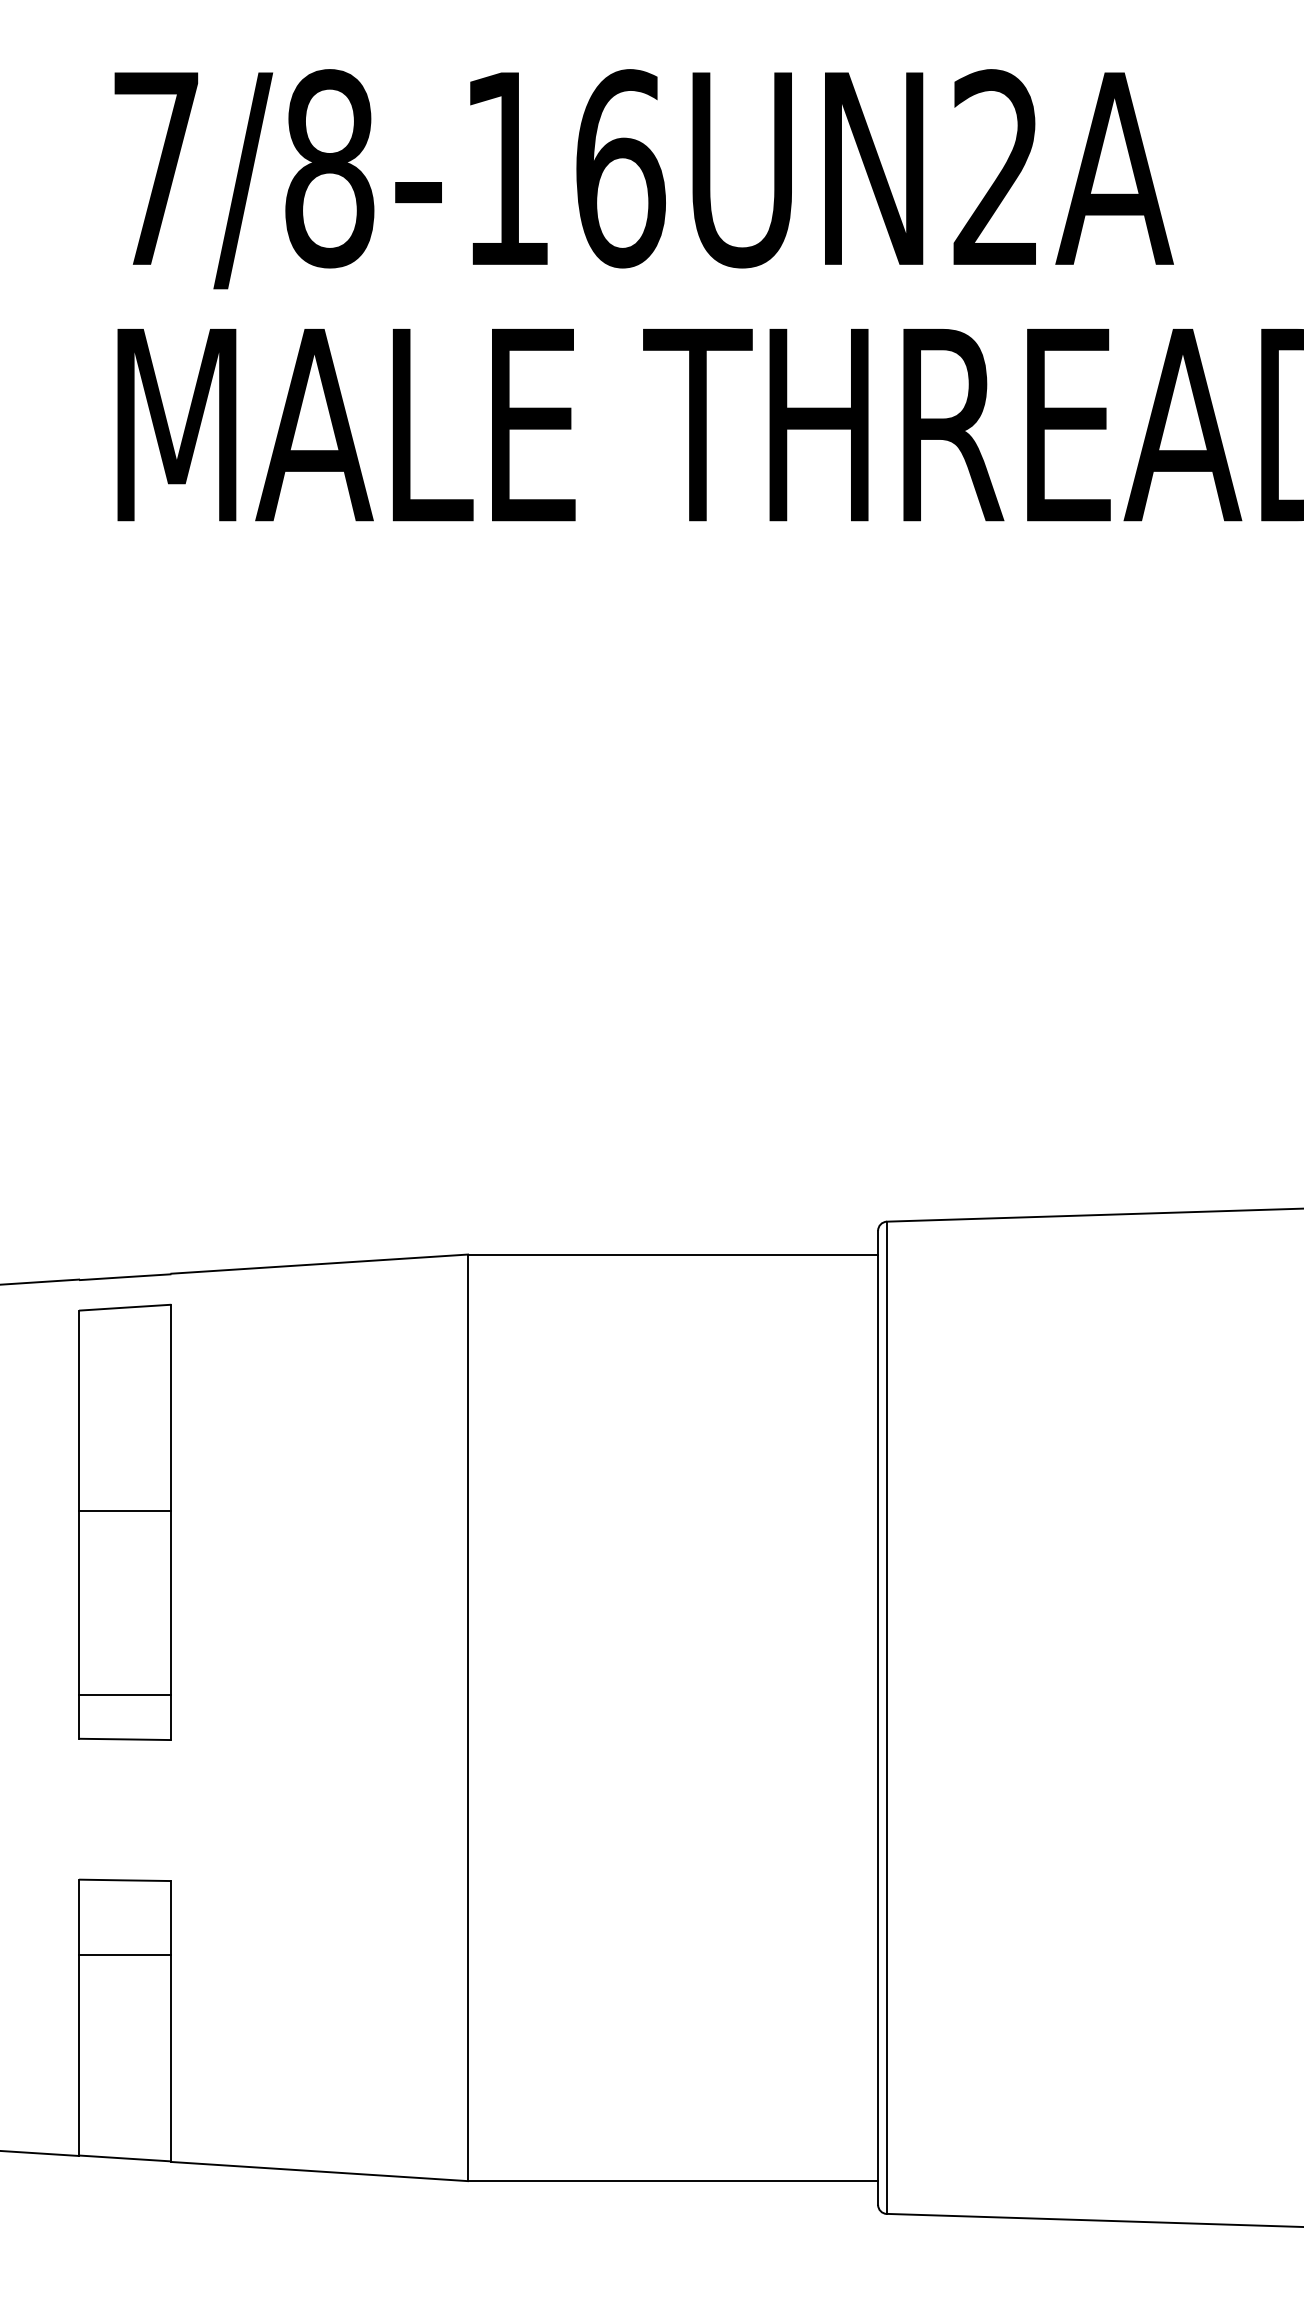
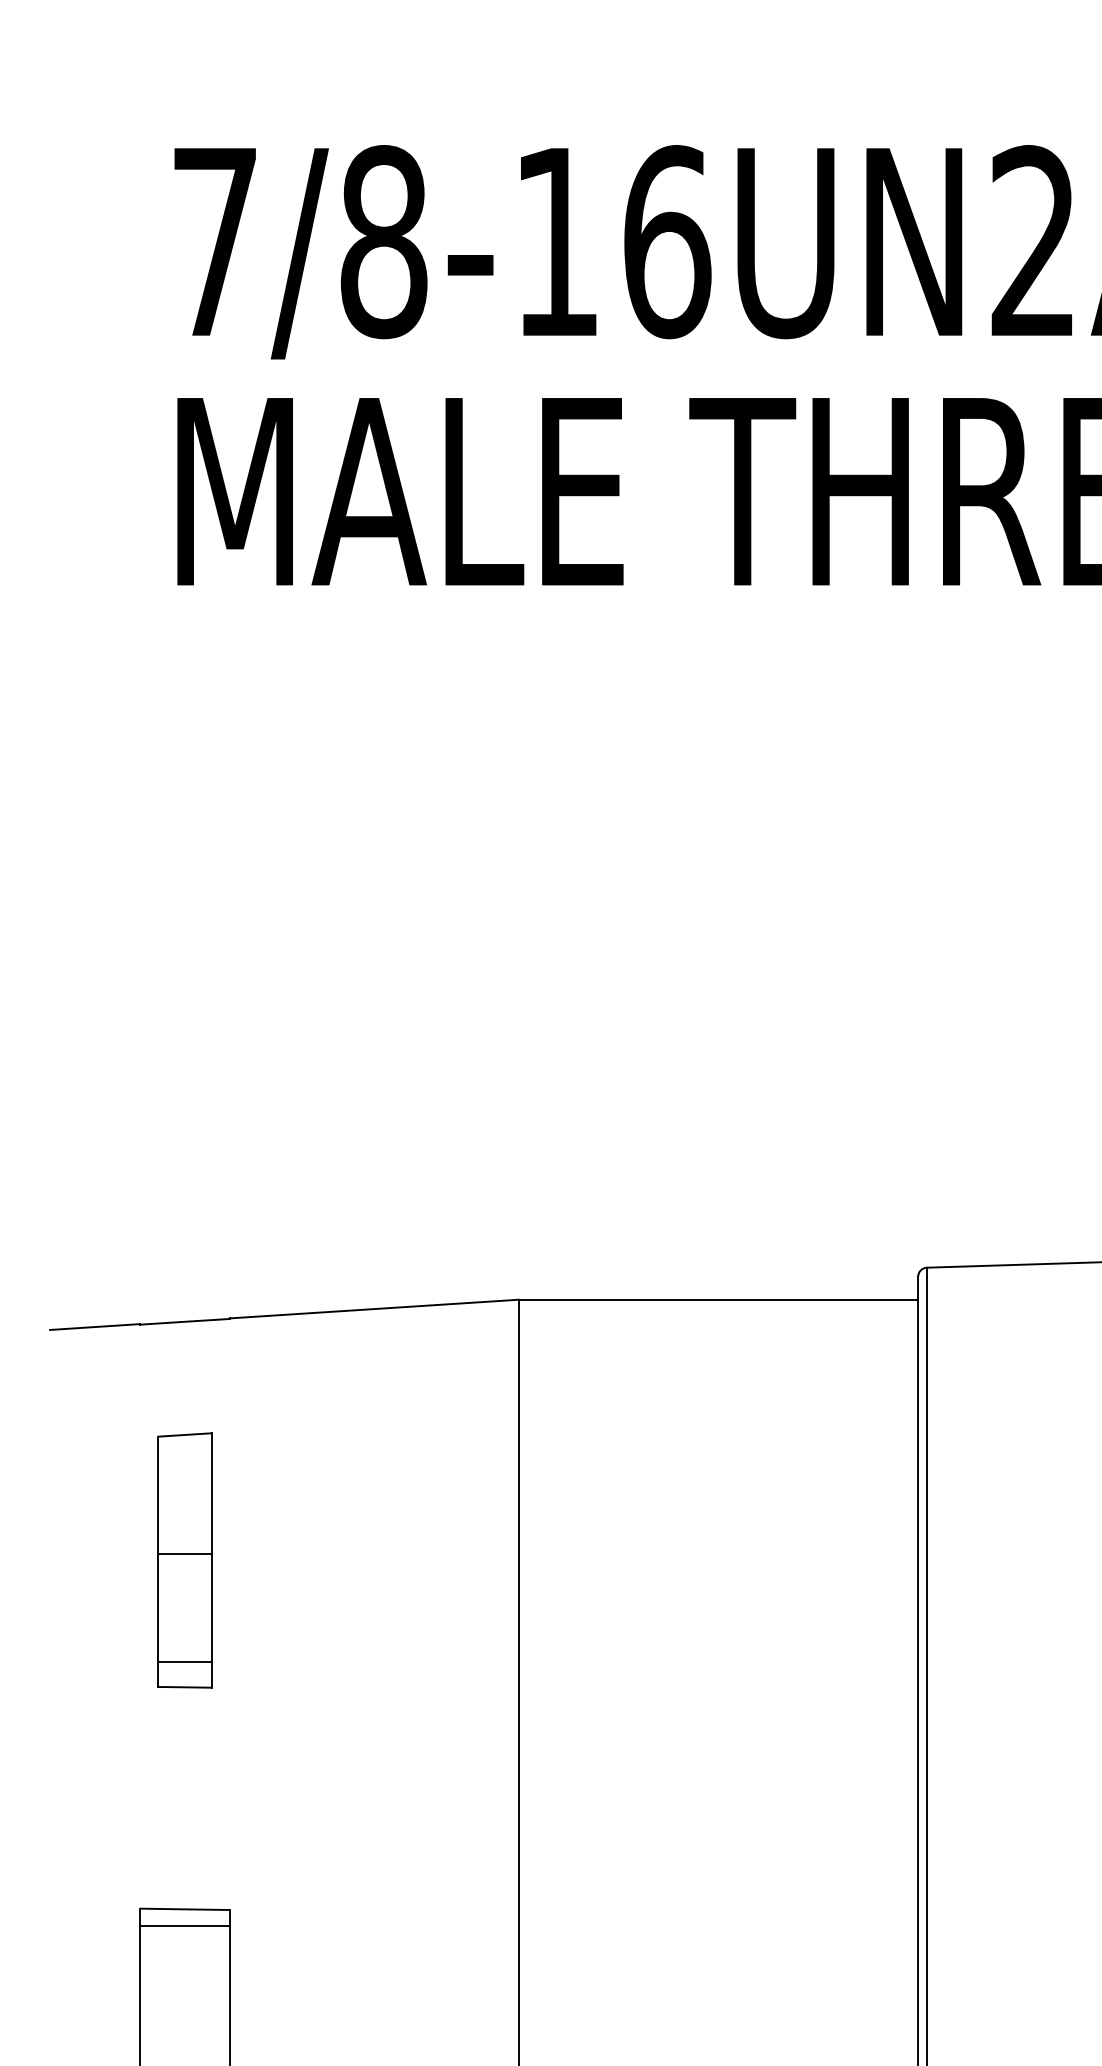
part: (124, 1521) -> (184, 1559), size x0.6
line: (125, 1955) -> (185, 1926), moved

